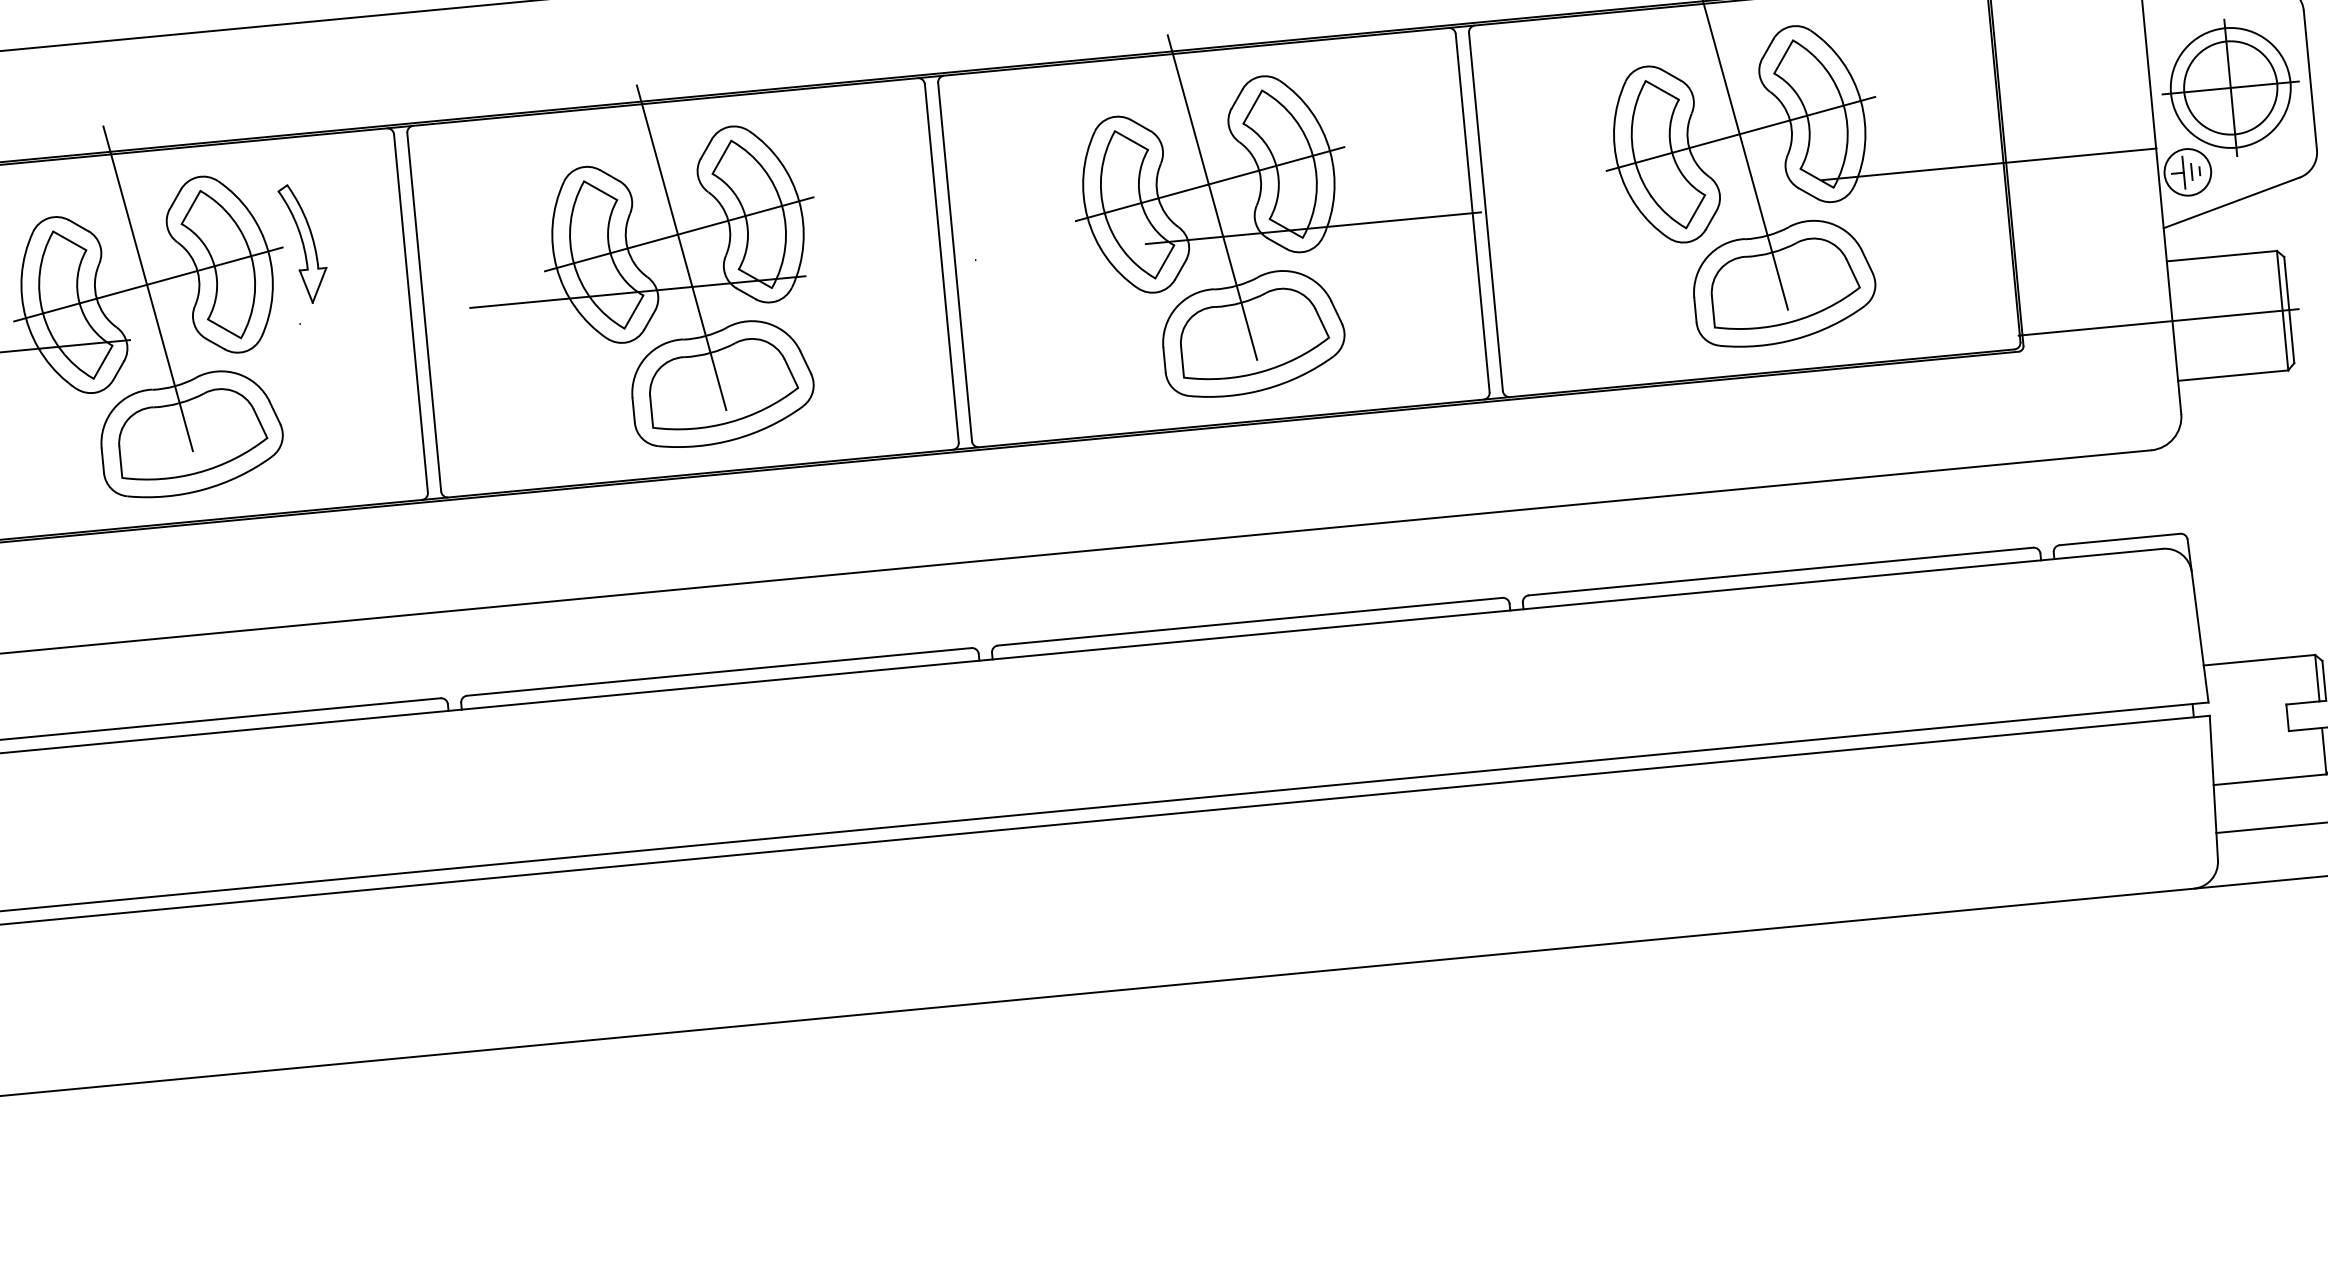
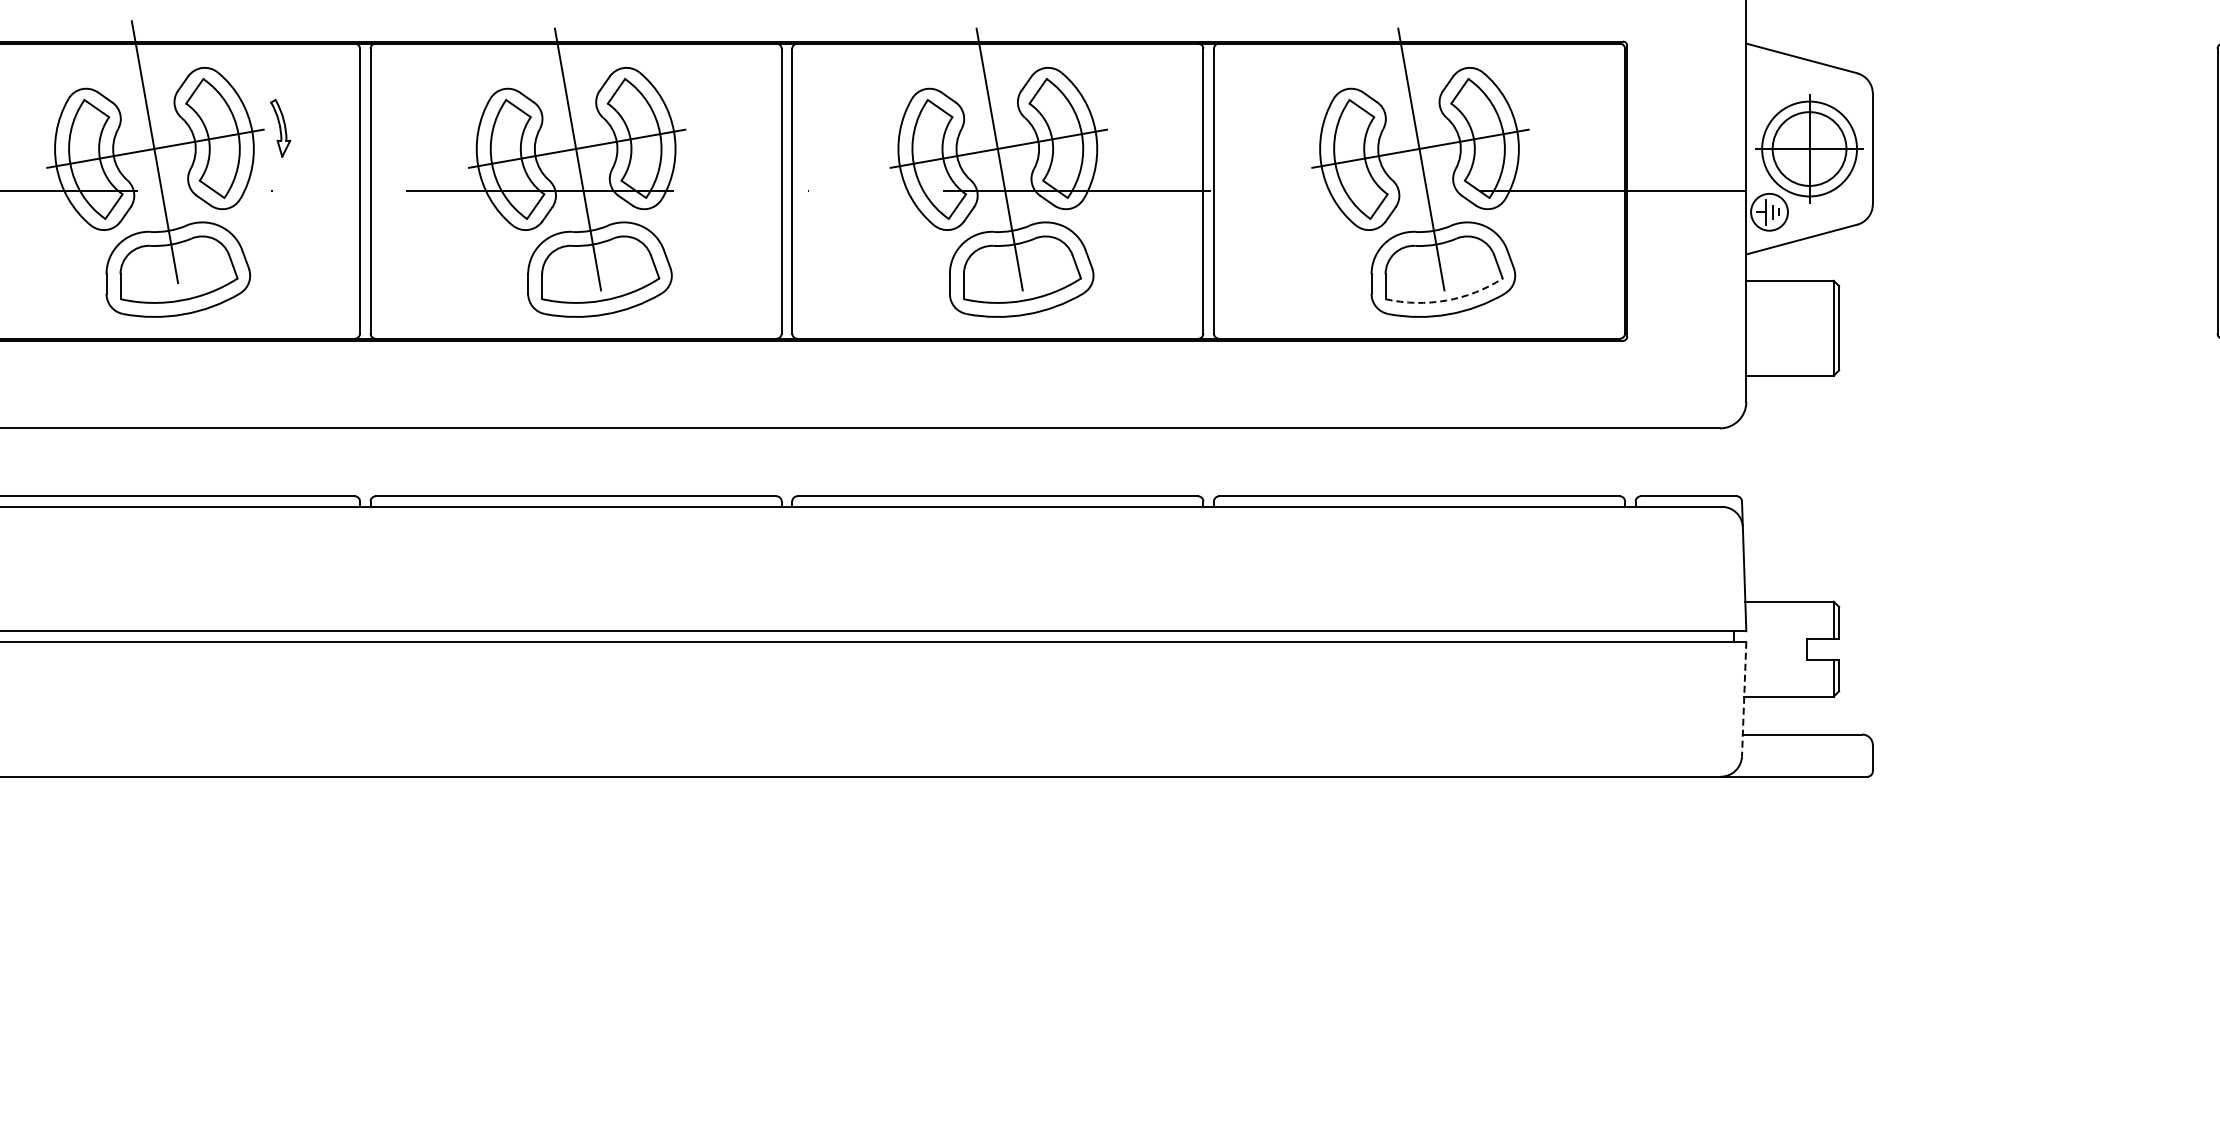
part: (303, 244) -> (280, 128), size x0.6
arc: (1791, 321) -> (1446, 300), solid -> dashed
line: (2158, 322) -> (1735, 328), removed
line: (2214, 788) -> (1744, 699), solid -> dashed

